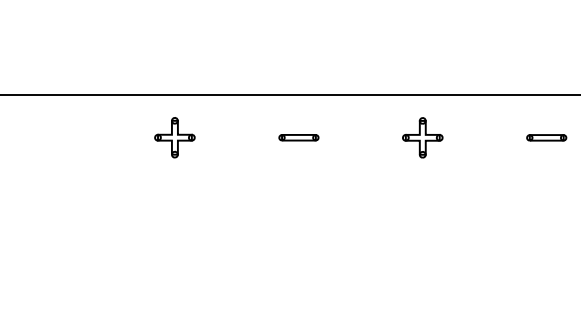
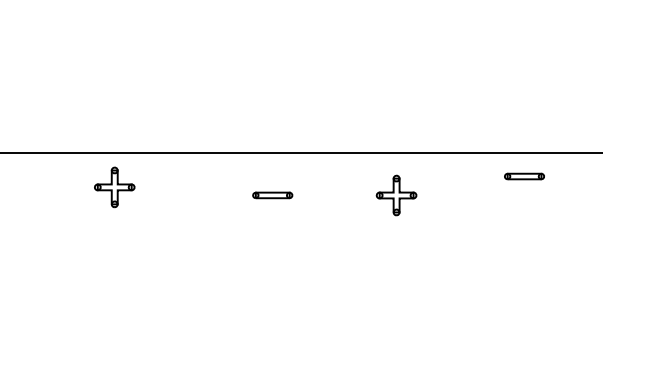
part: (174, 137) -> (114, 187), moved
part: (546, 137) -> (524, 176), moved

